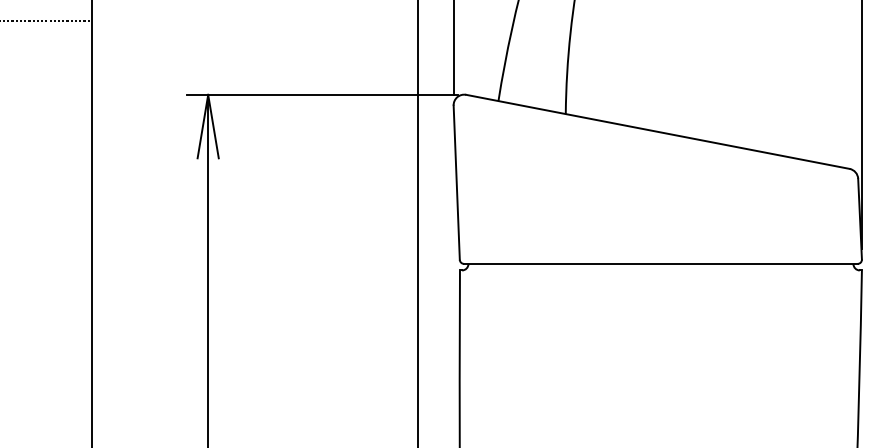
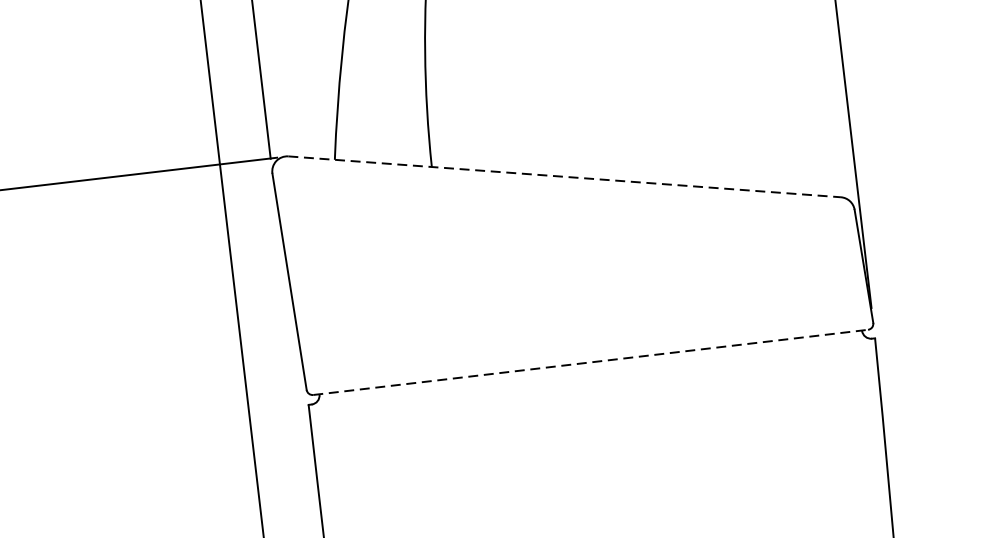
line: (658, 131) -> (565, 176), solid -> dashed
line: (660, 263) -> (590, 361), solid -> dashed

